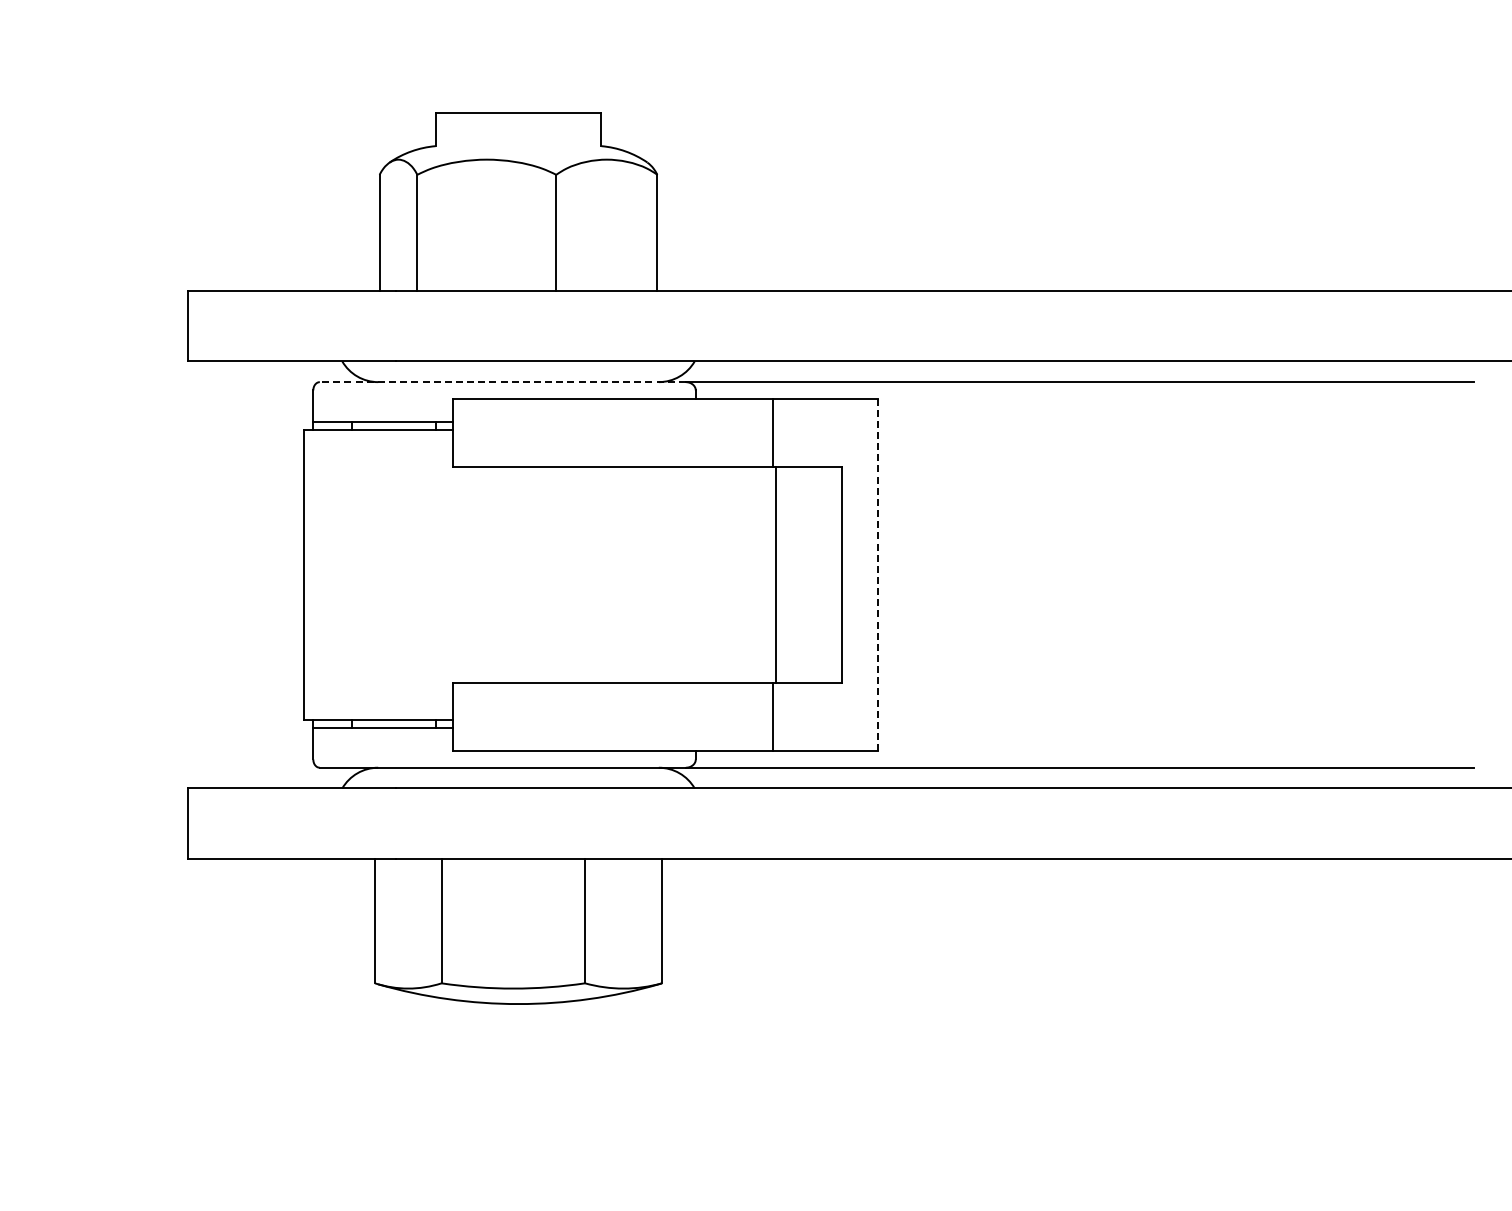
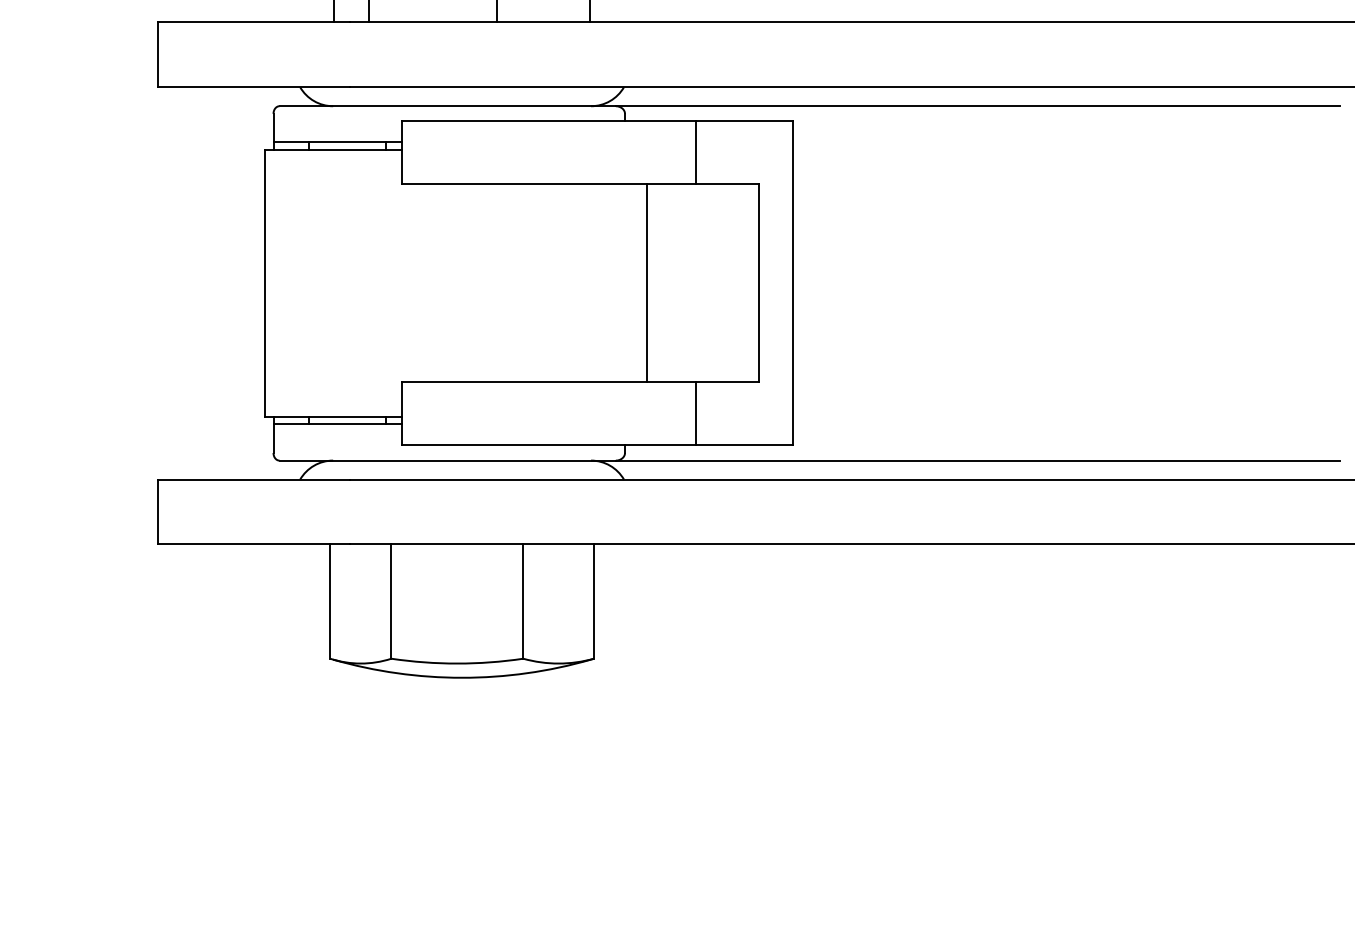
line: (502, 382) -> (447, 106), dashed -> solid
line: (776, 574) -> (646, 283), moved
line: (878, 574) -> (792, 283), dashed -> solid

